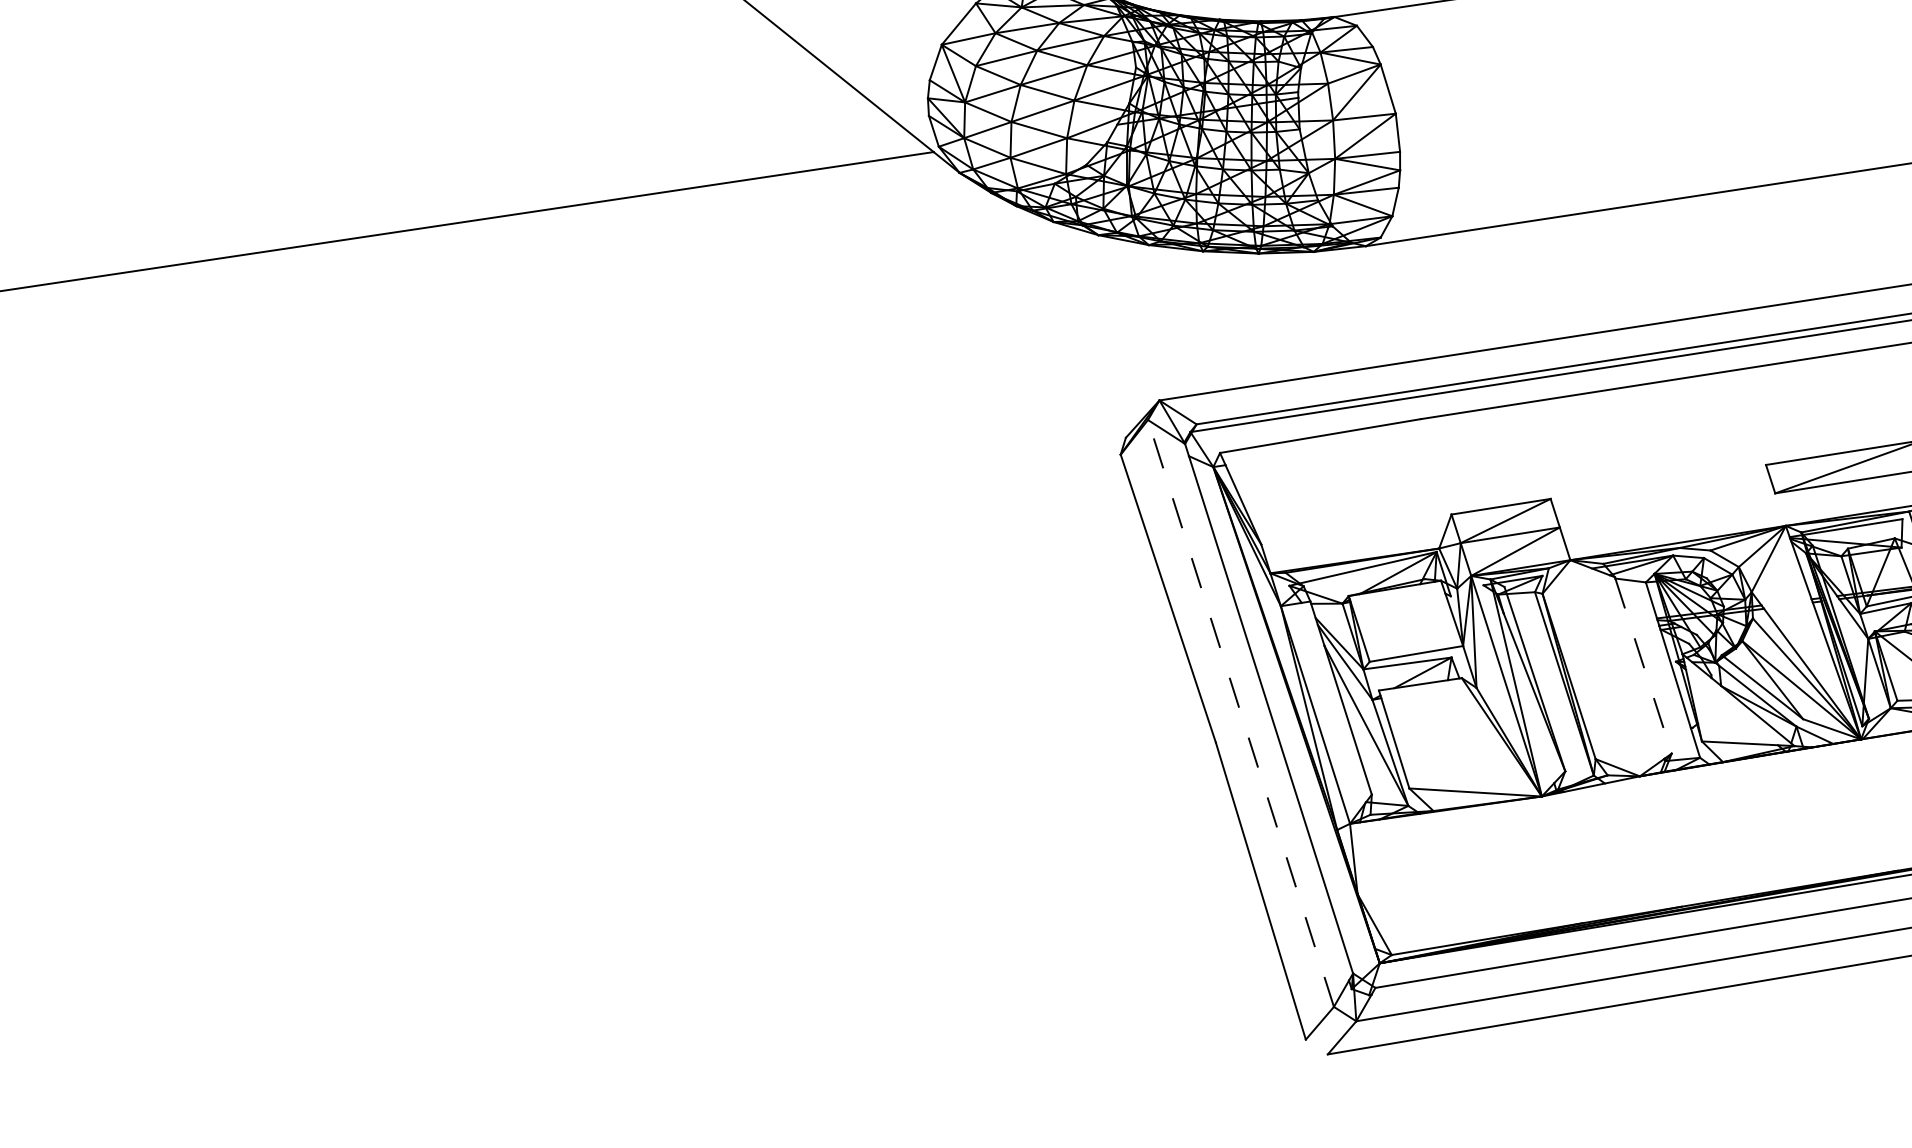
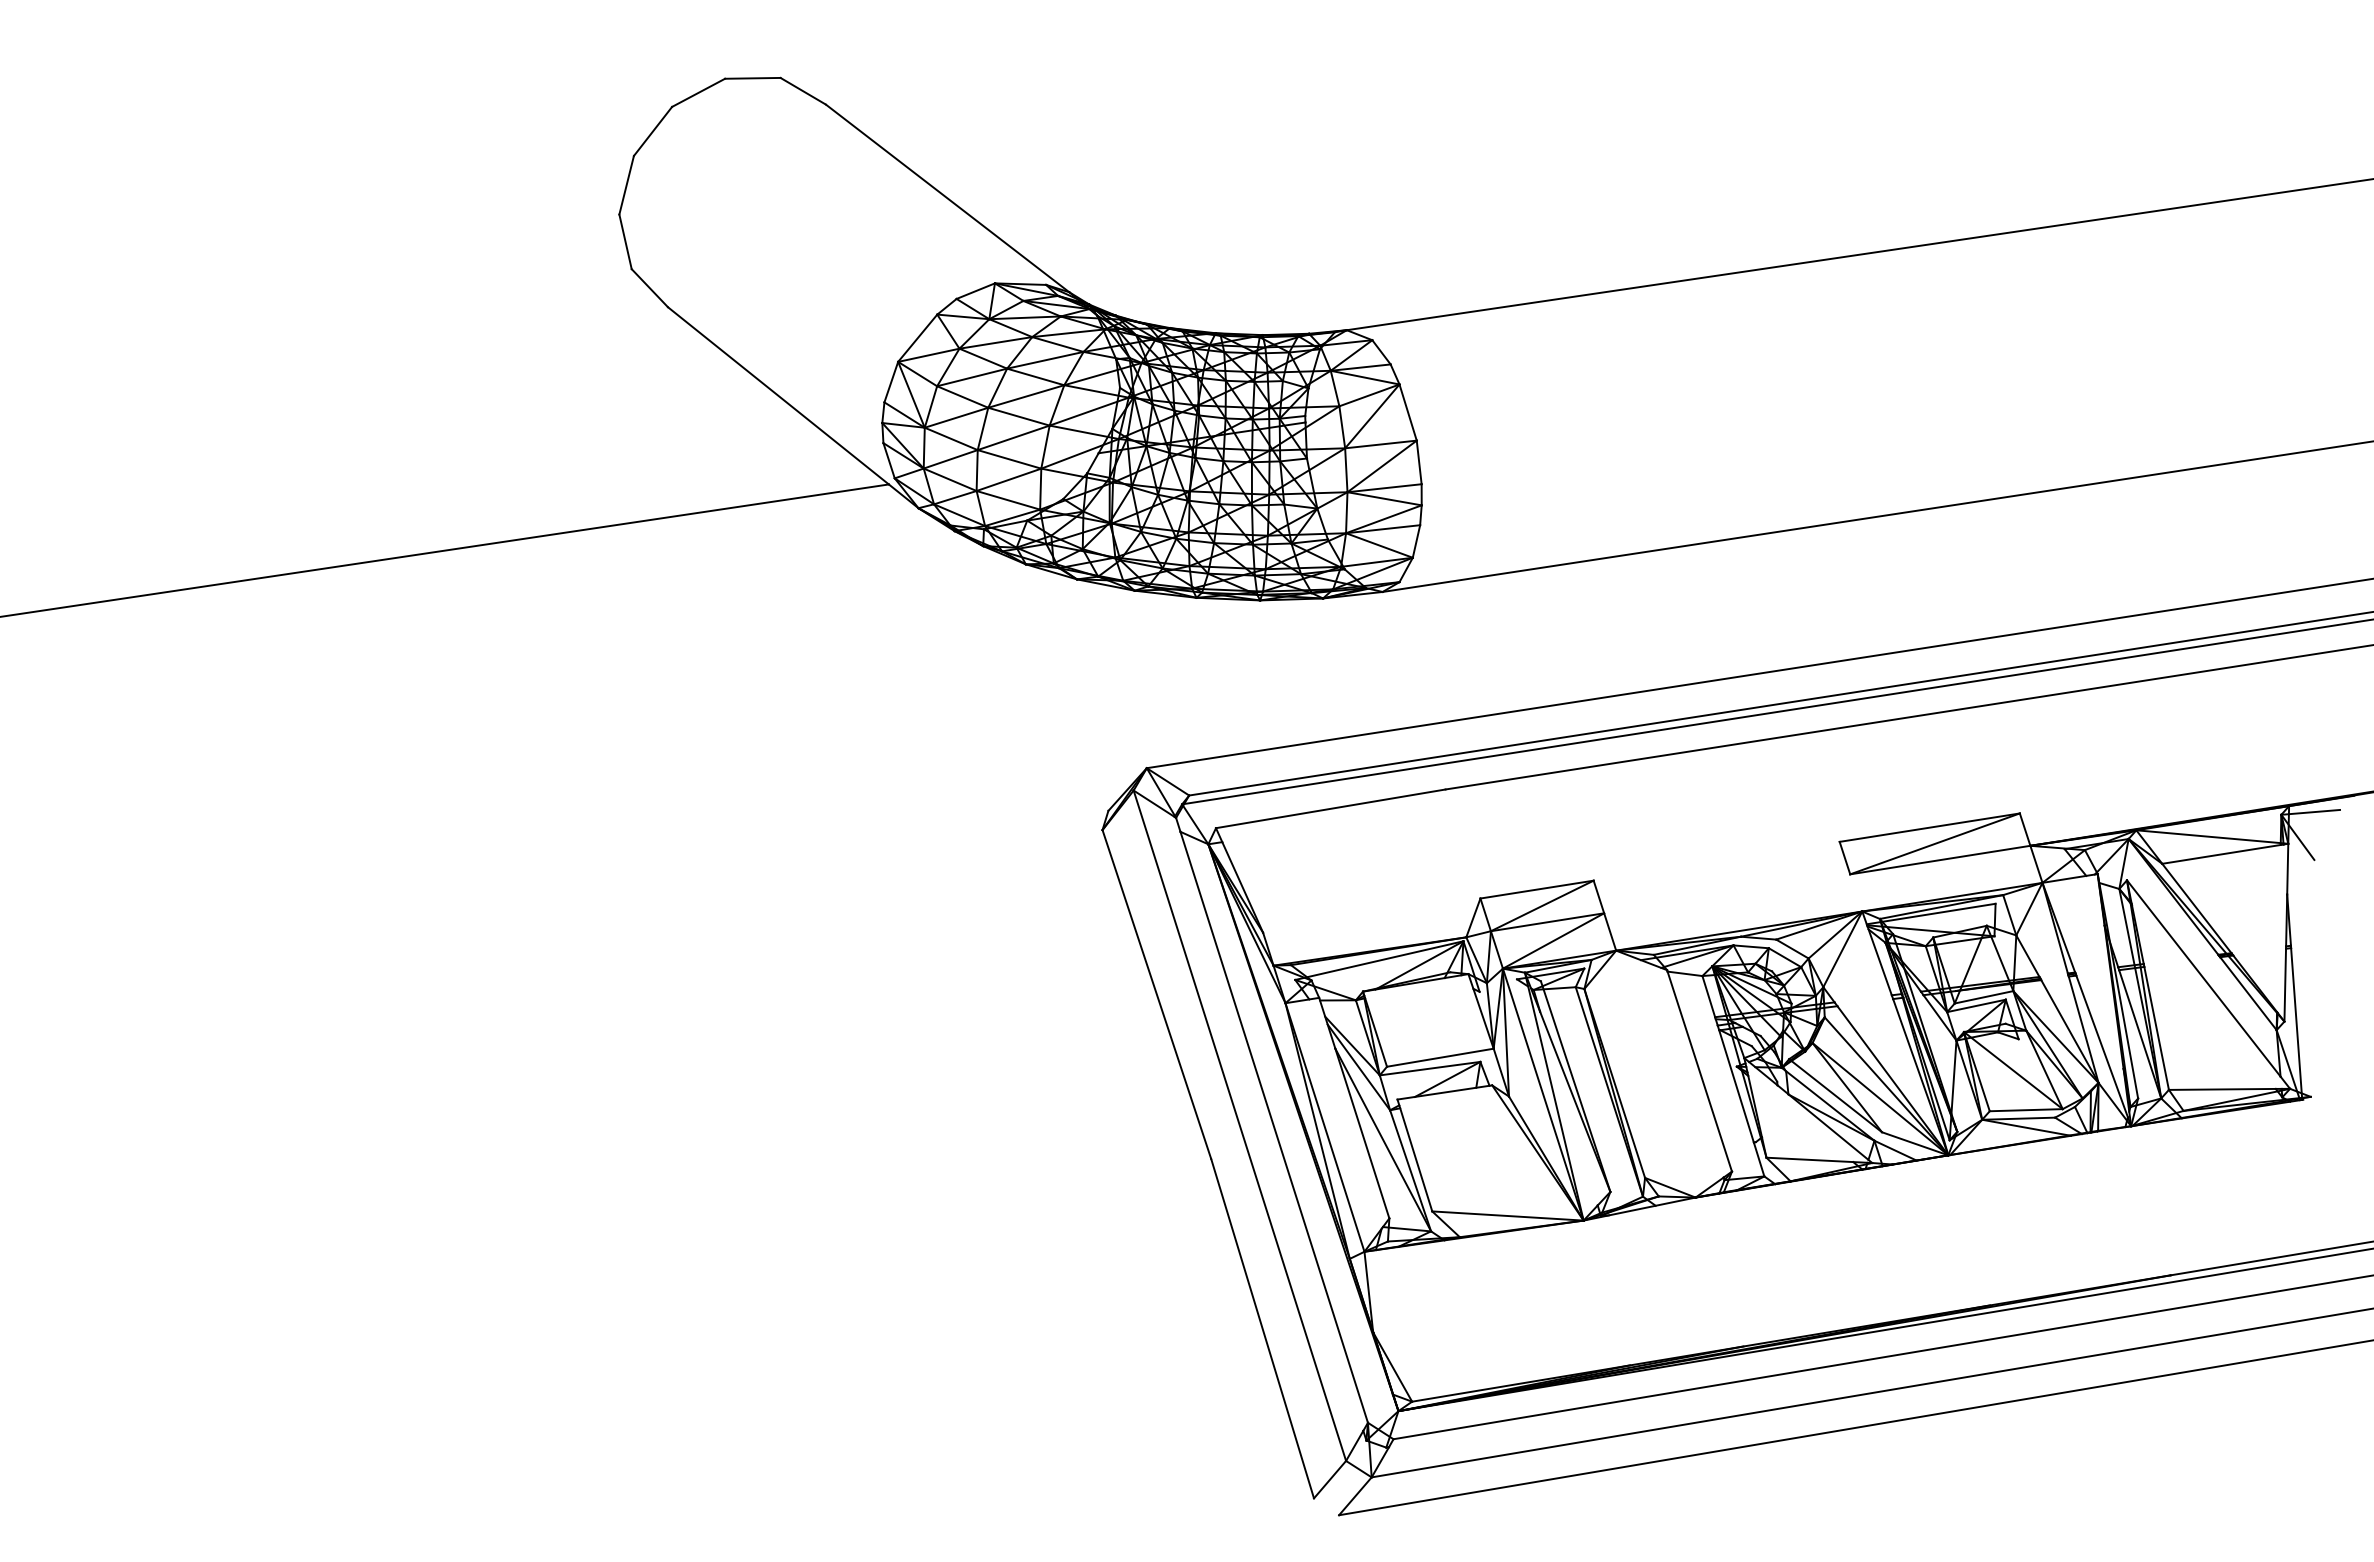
line: (1643, 666) -> (1699, 1072), dashed -> solid
line: (1240, 713) -> (1239, 1125), dashed -> solid

